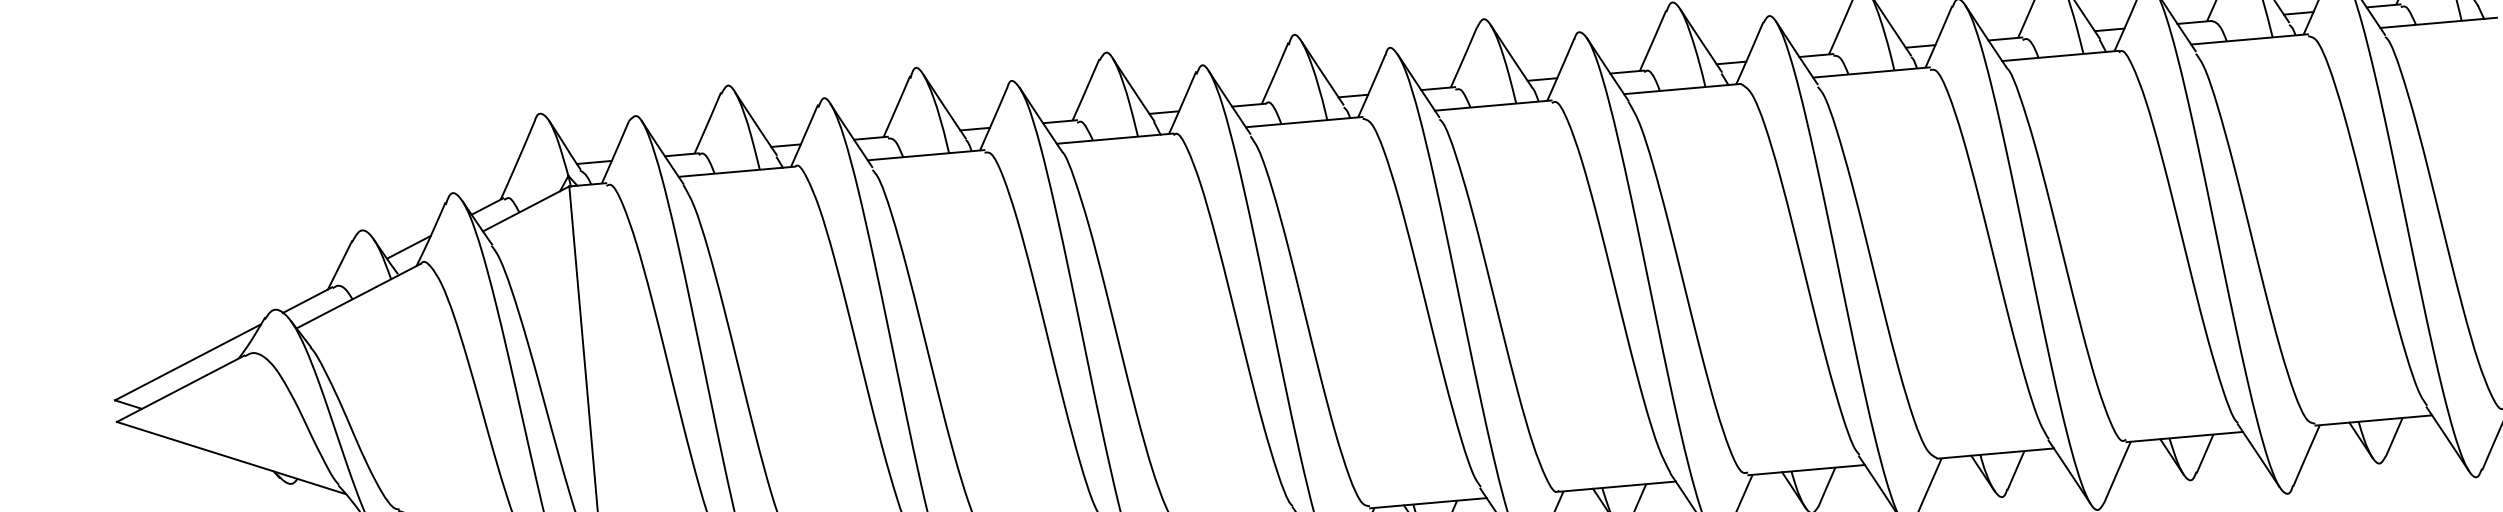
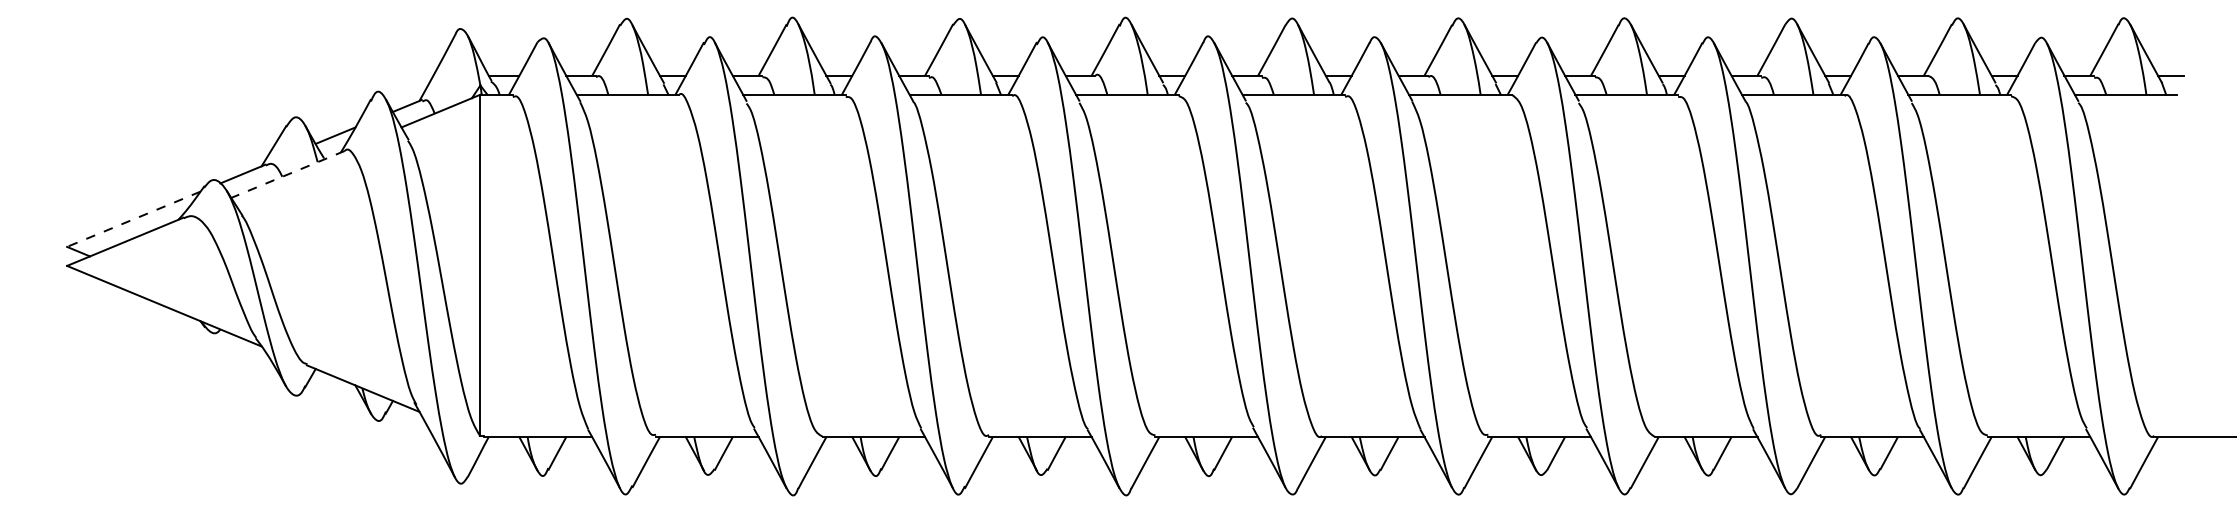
line: (358, 296) -> (287, 174), solid -> dashed
line: (187, 362) -> (133, 219), solid -> dashed

